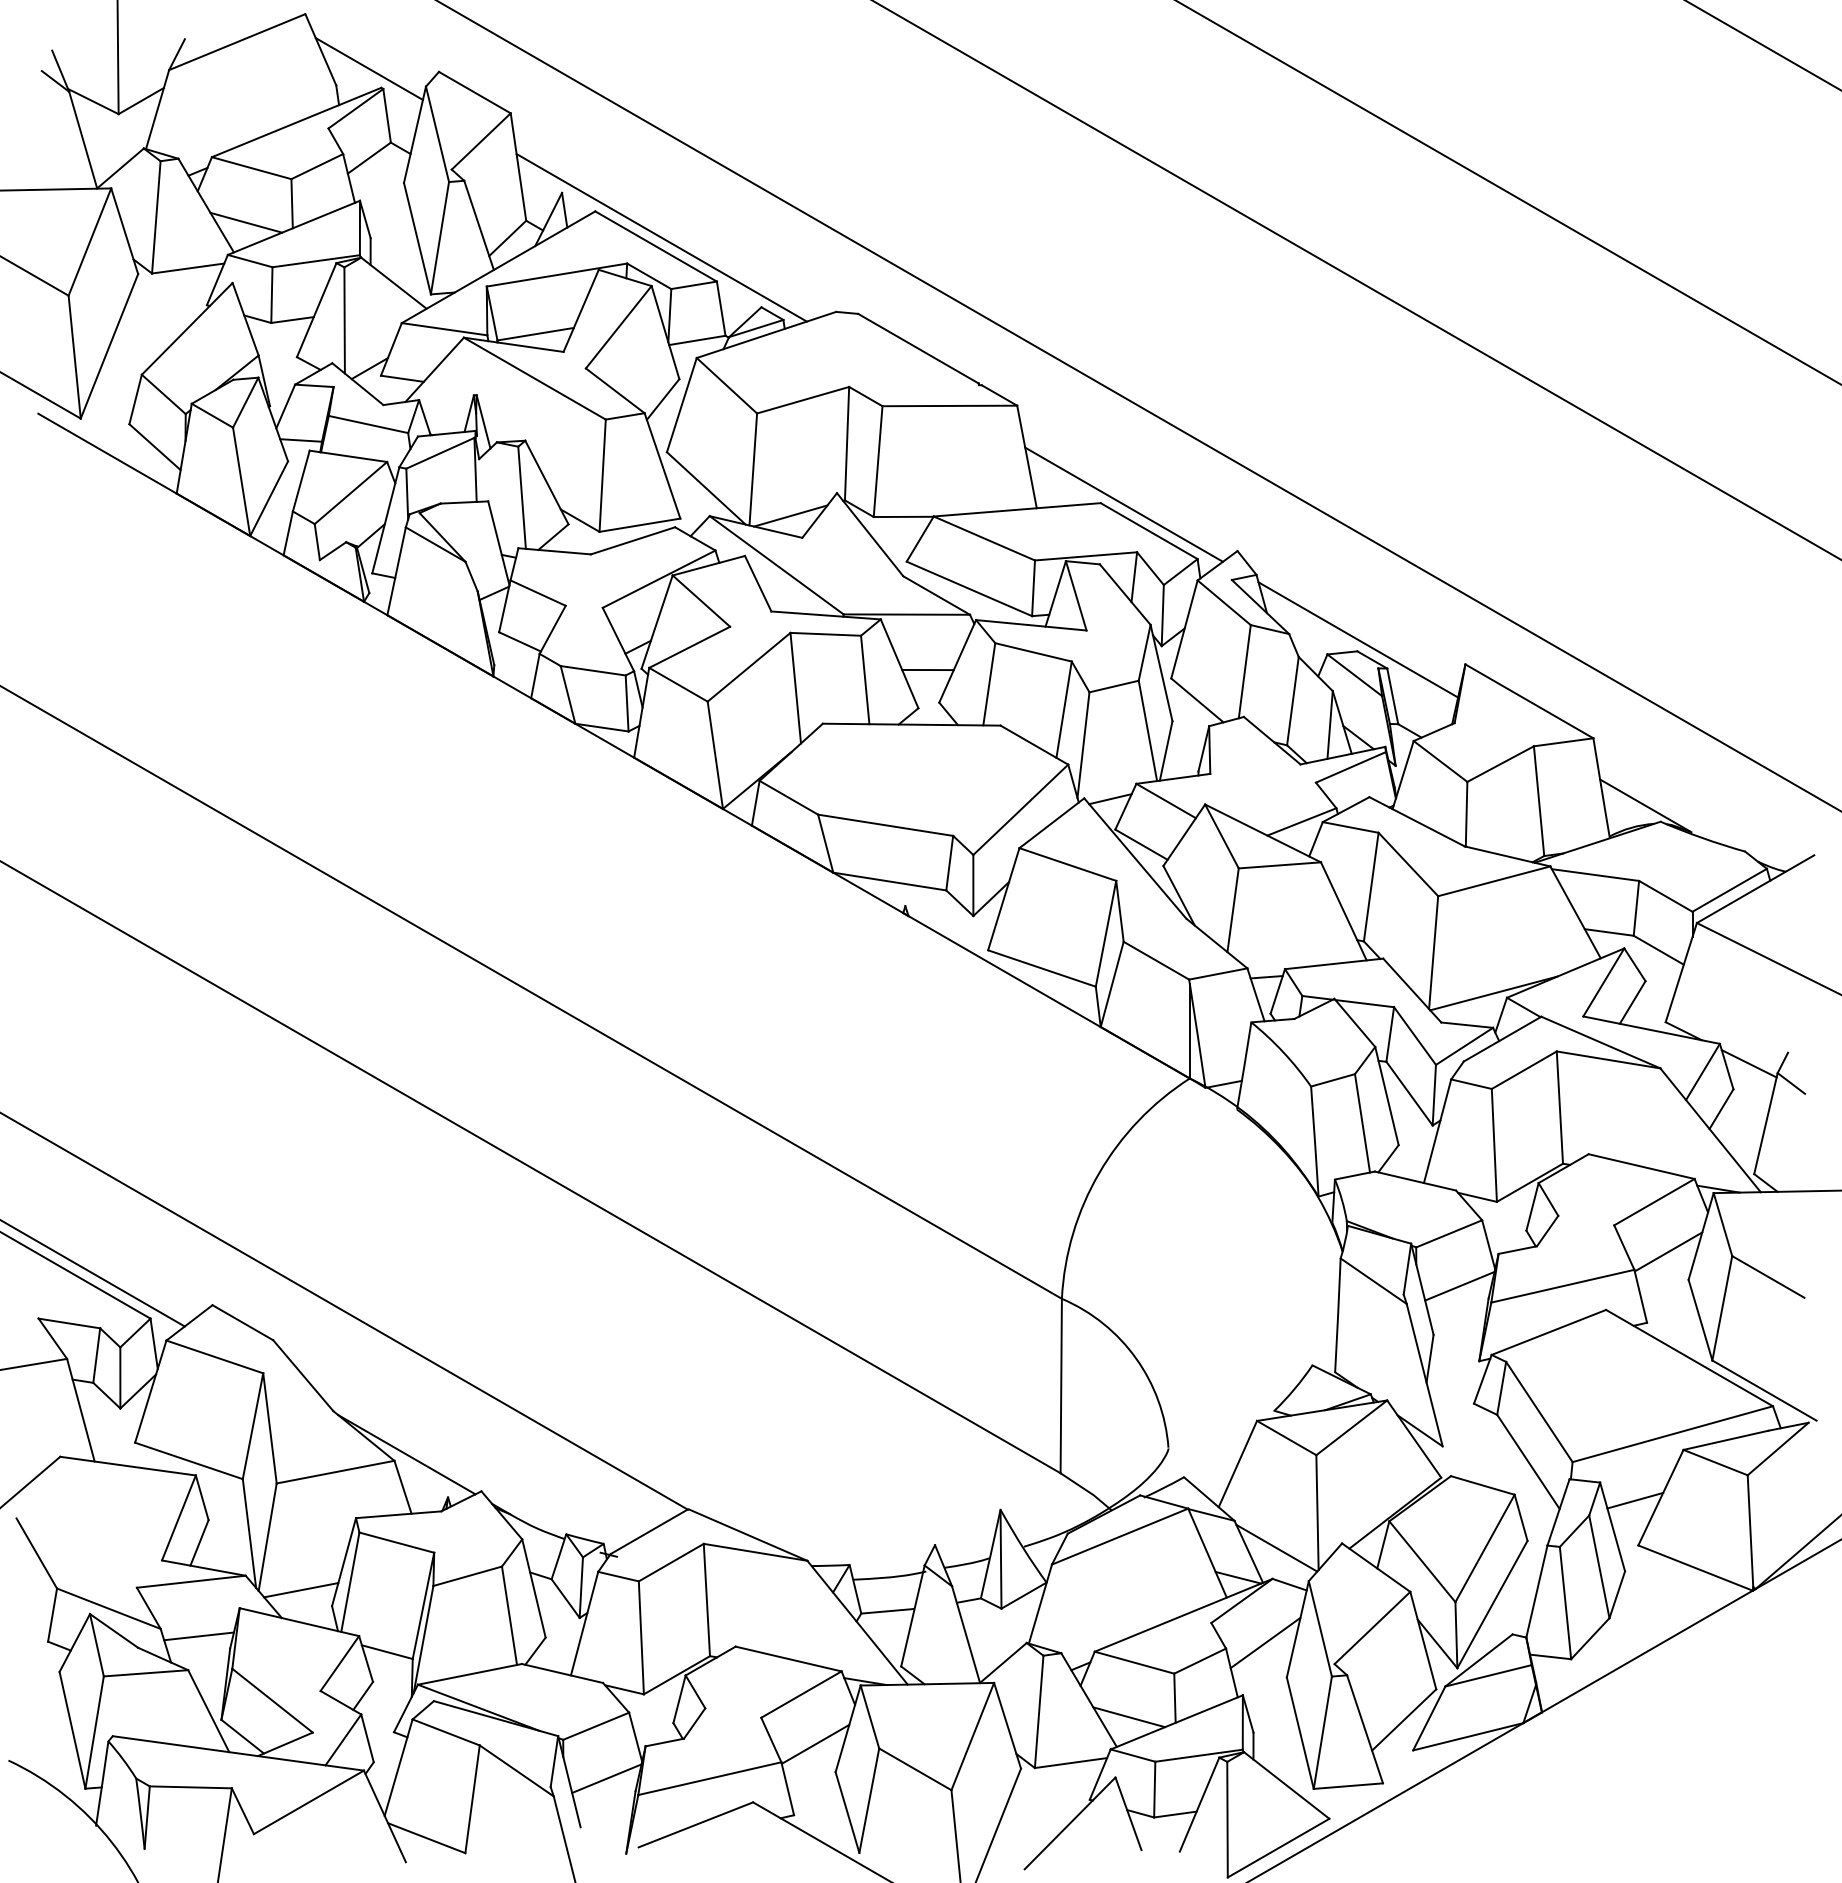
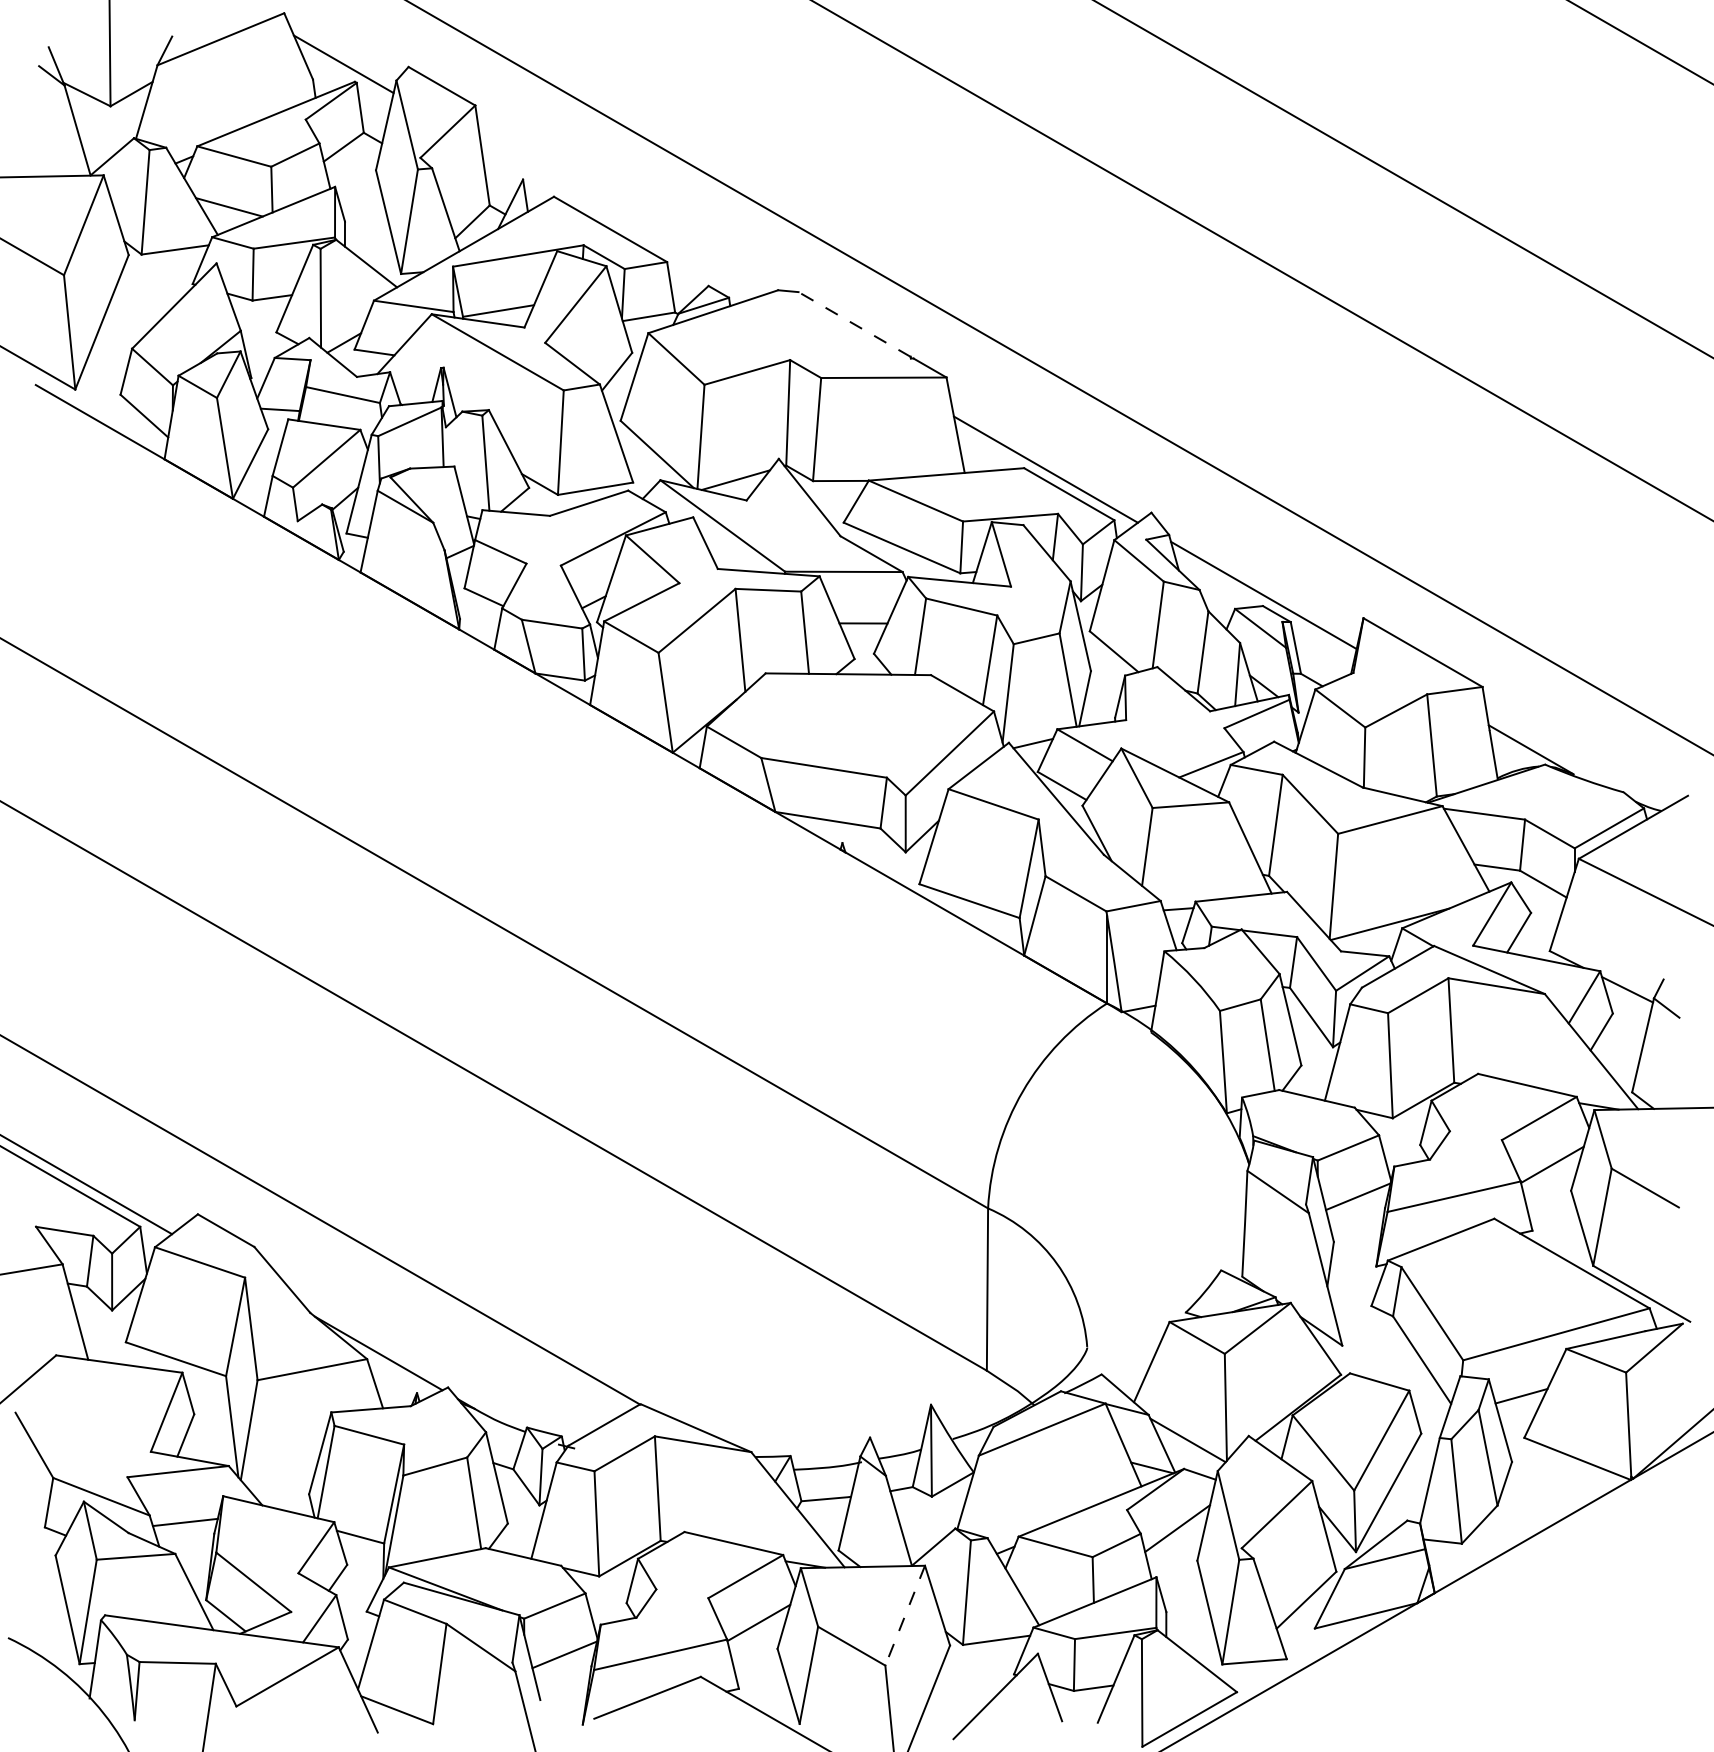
line: (661, 237) -> (615, 221), removed
line: (918, 348) -> (854, 324), solid -> dashed
line: (300, 1590) -> (279, 1479), removed
line: (1128, 1717) -> (1050, 1597), removed
line: (973, 1736) -> (905, 1615), solid -> dashed

